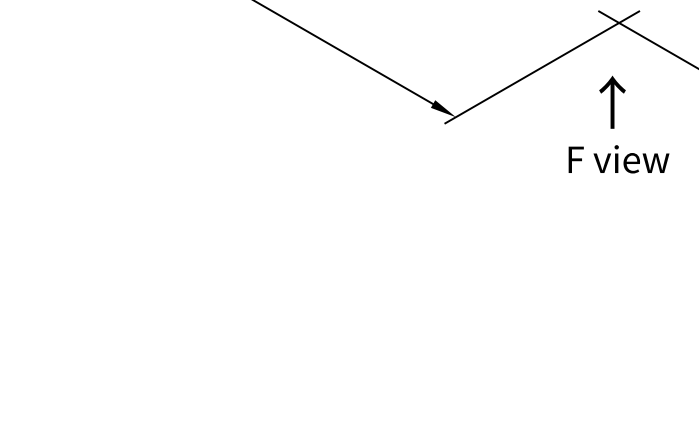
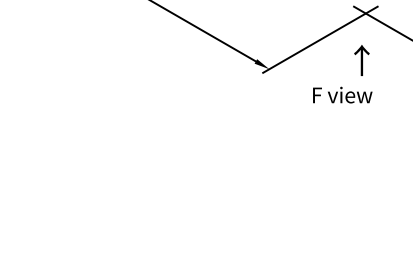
text: (618, 158) -> (342, 94), moved

